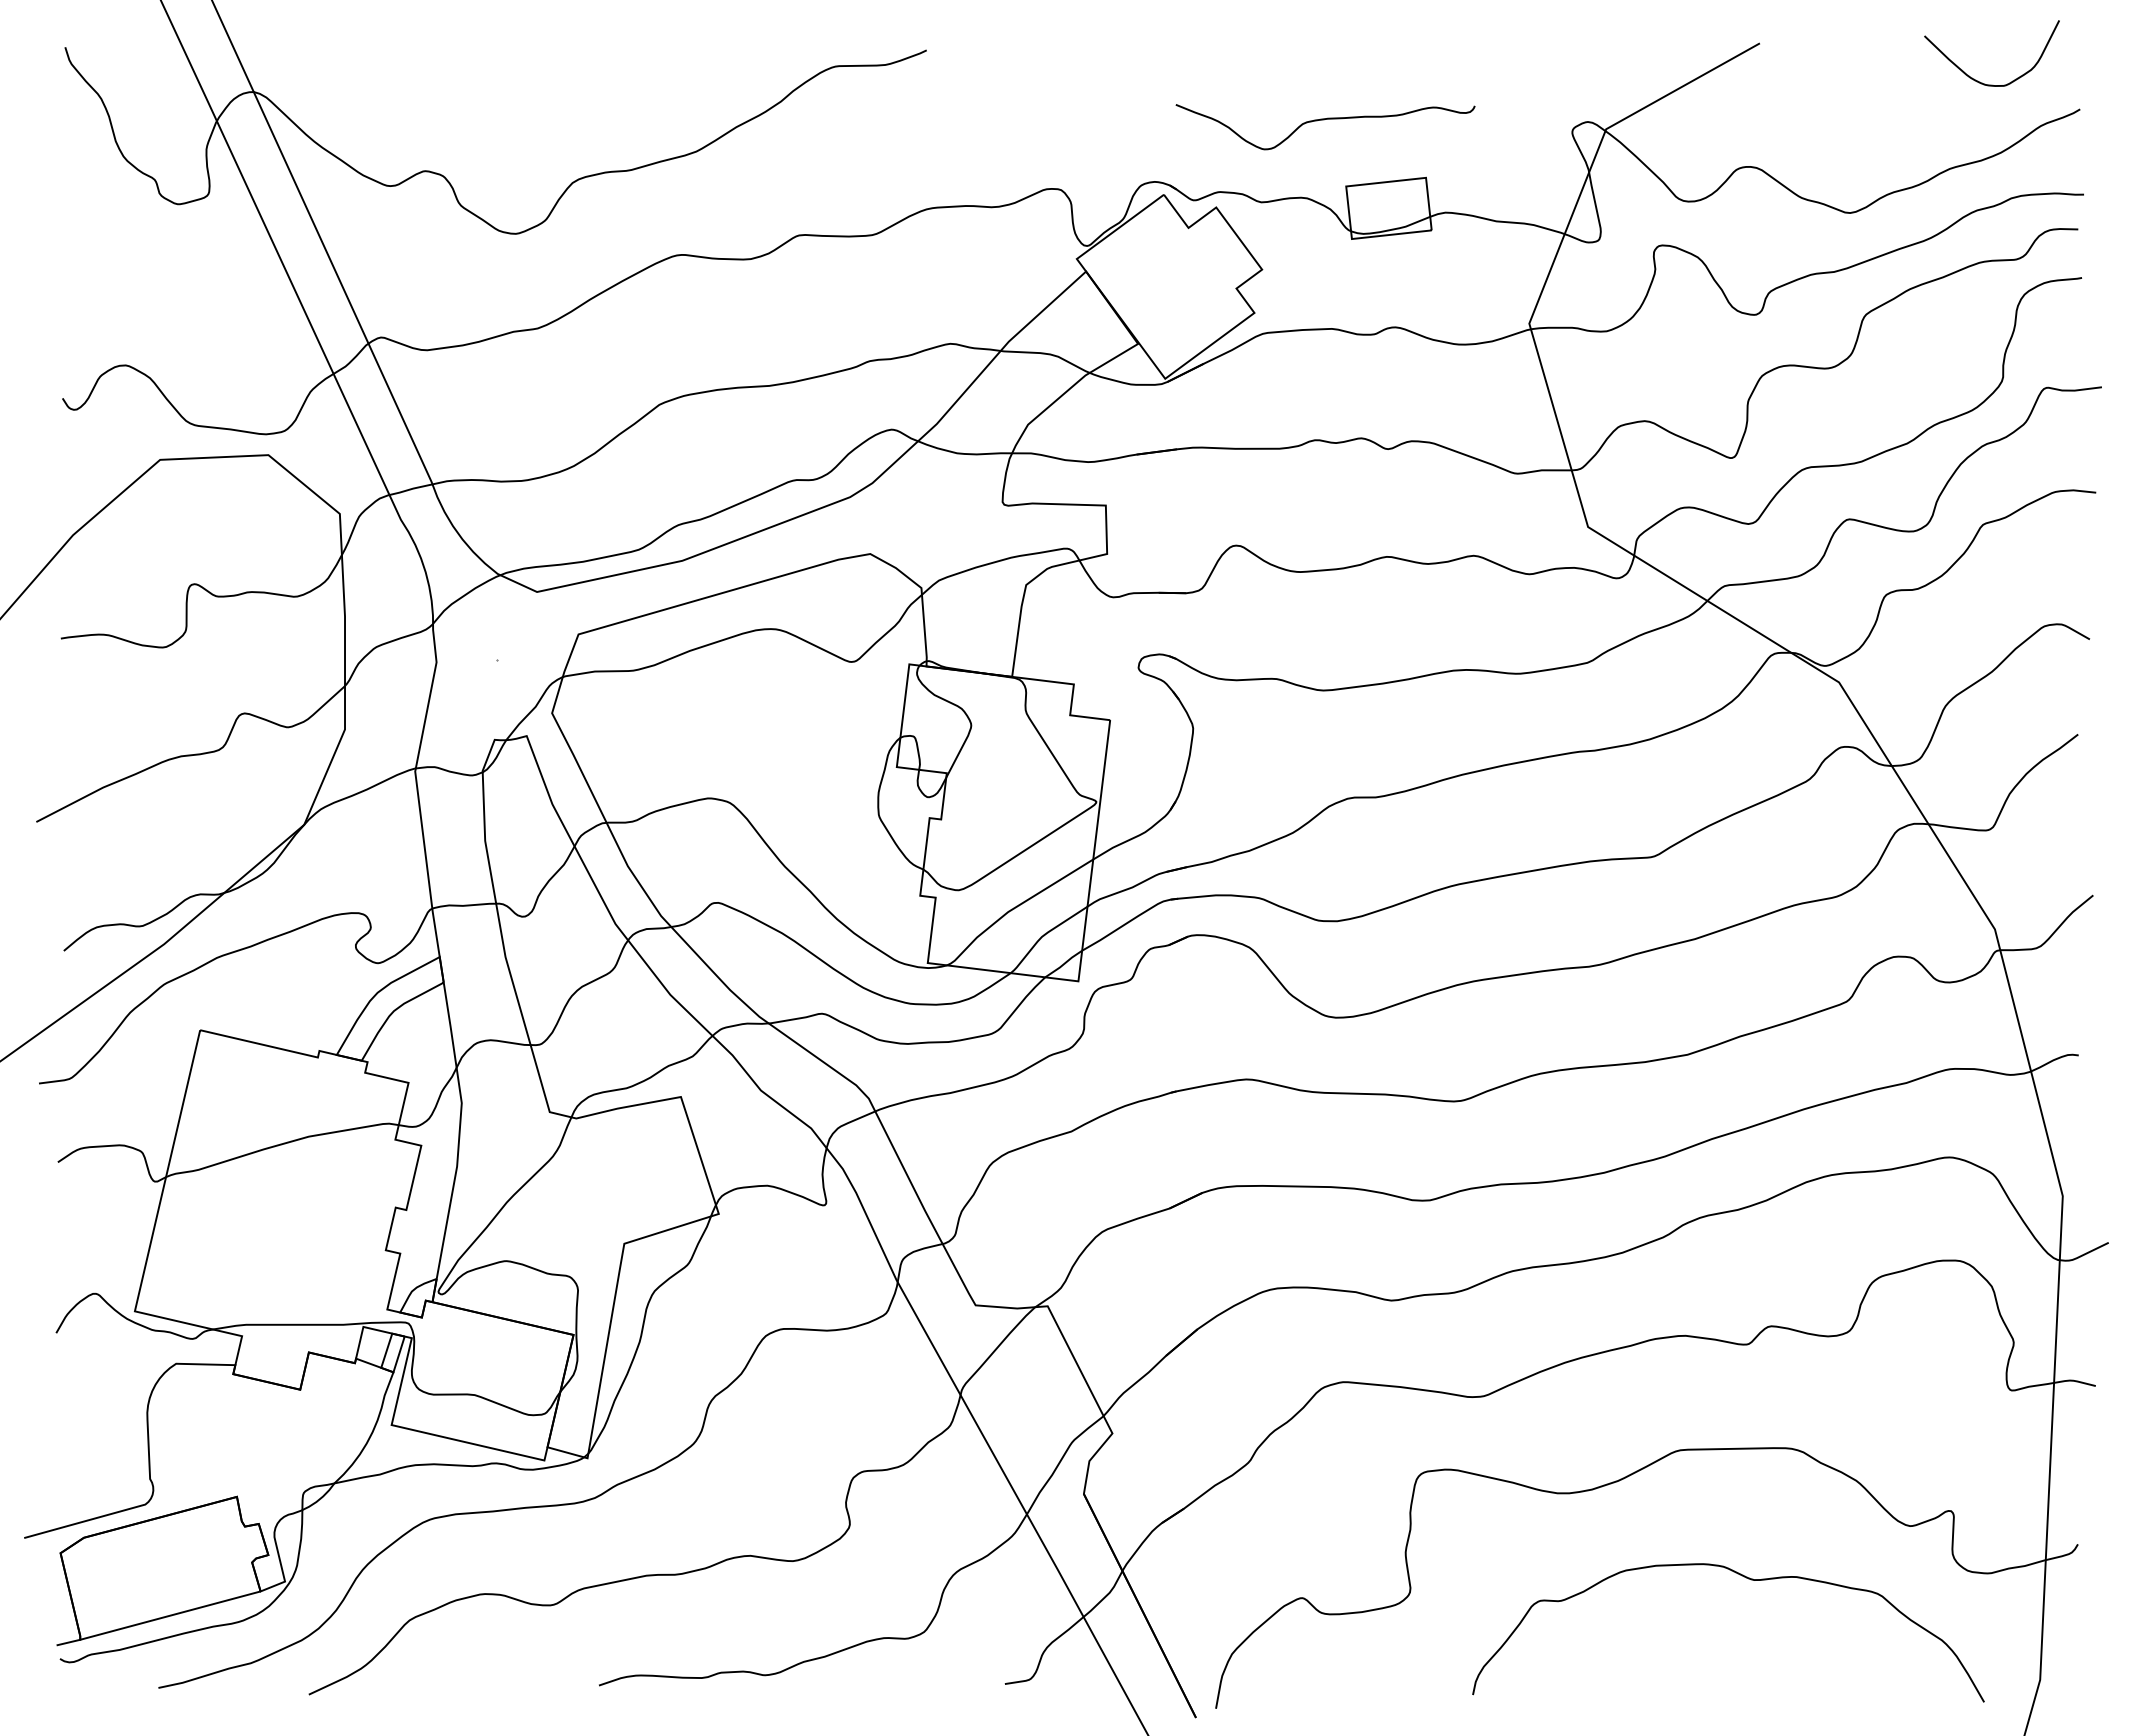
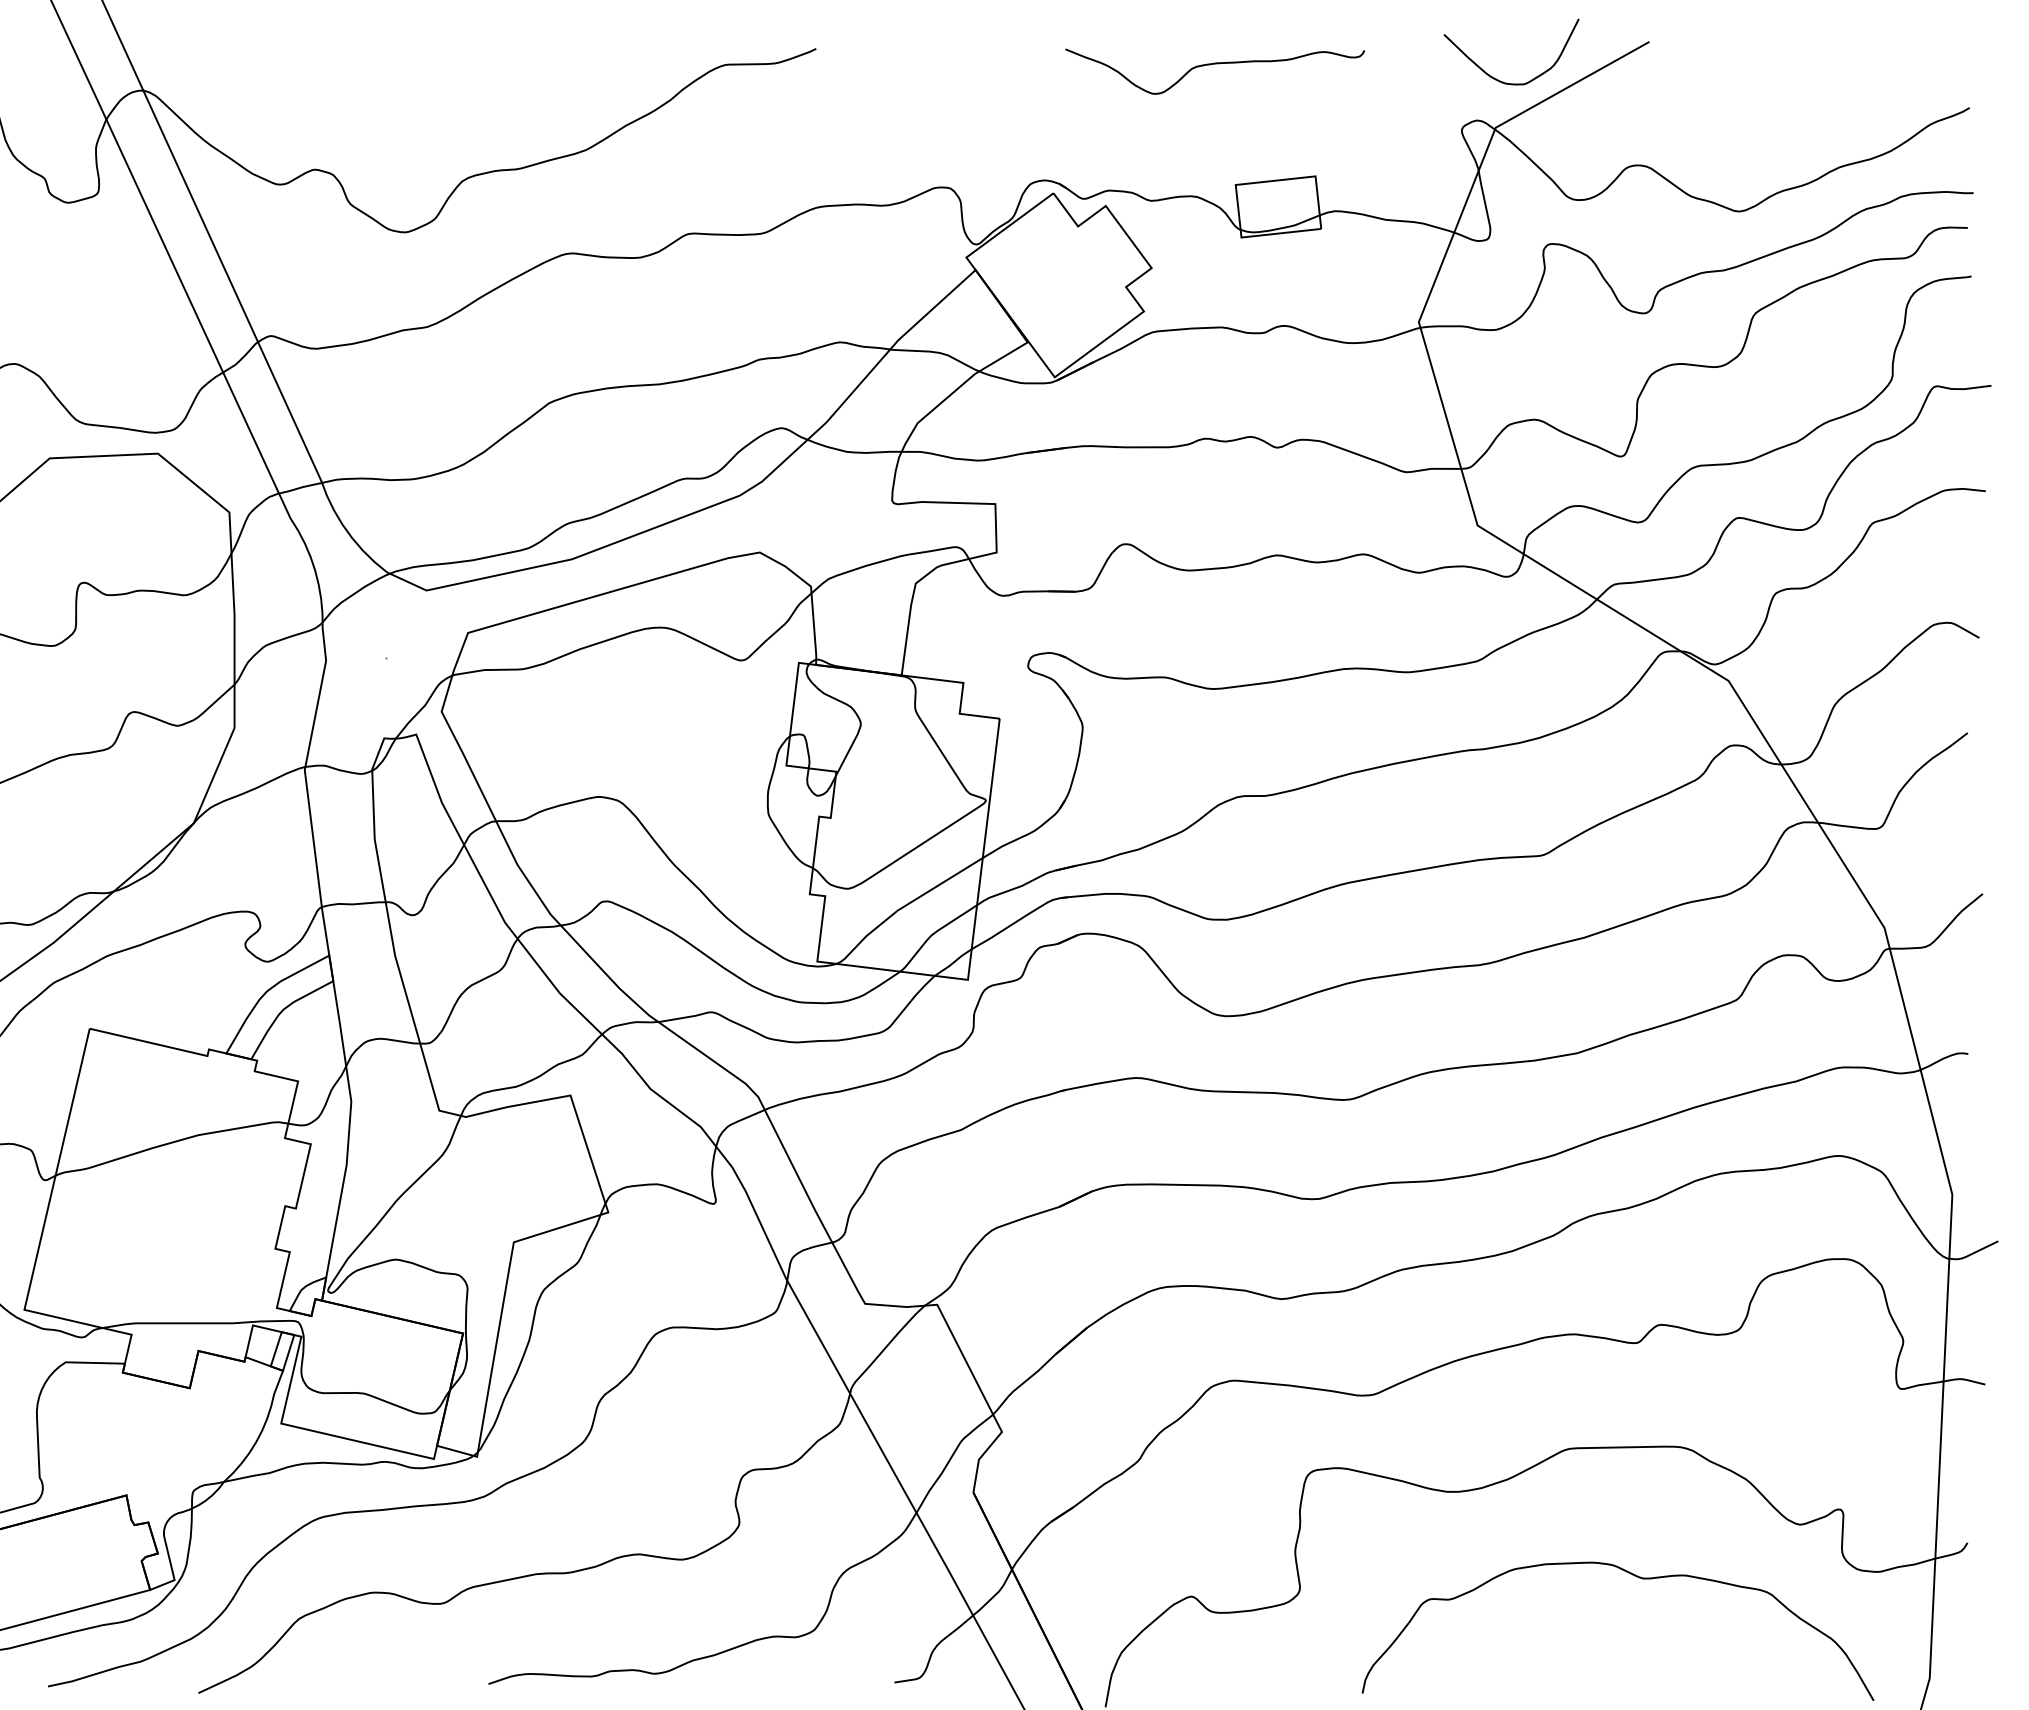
curve: (1974, 78) -> (1494, 77), moved
curve: (1324, 120) -> (1214, 65), moved

